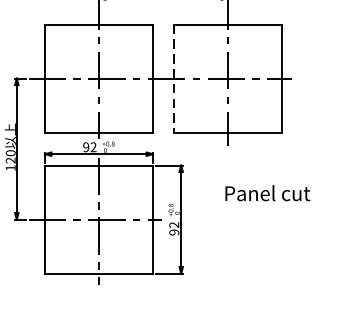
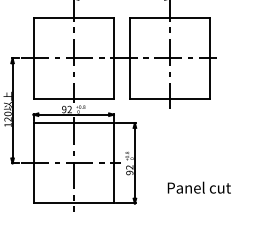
line: (173, 78) -> (129, 58), dashed -> solid
text: (266, 192) -> (198, 187), moved

